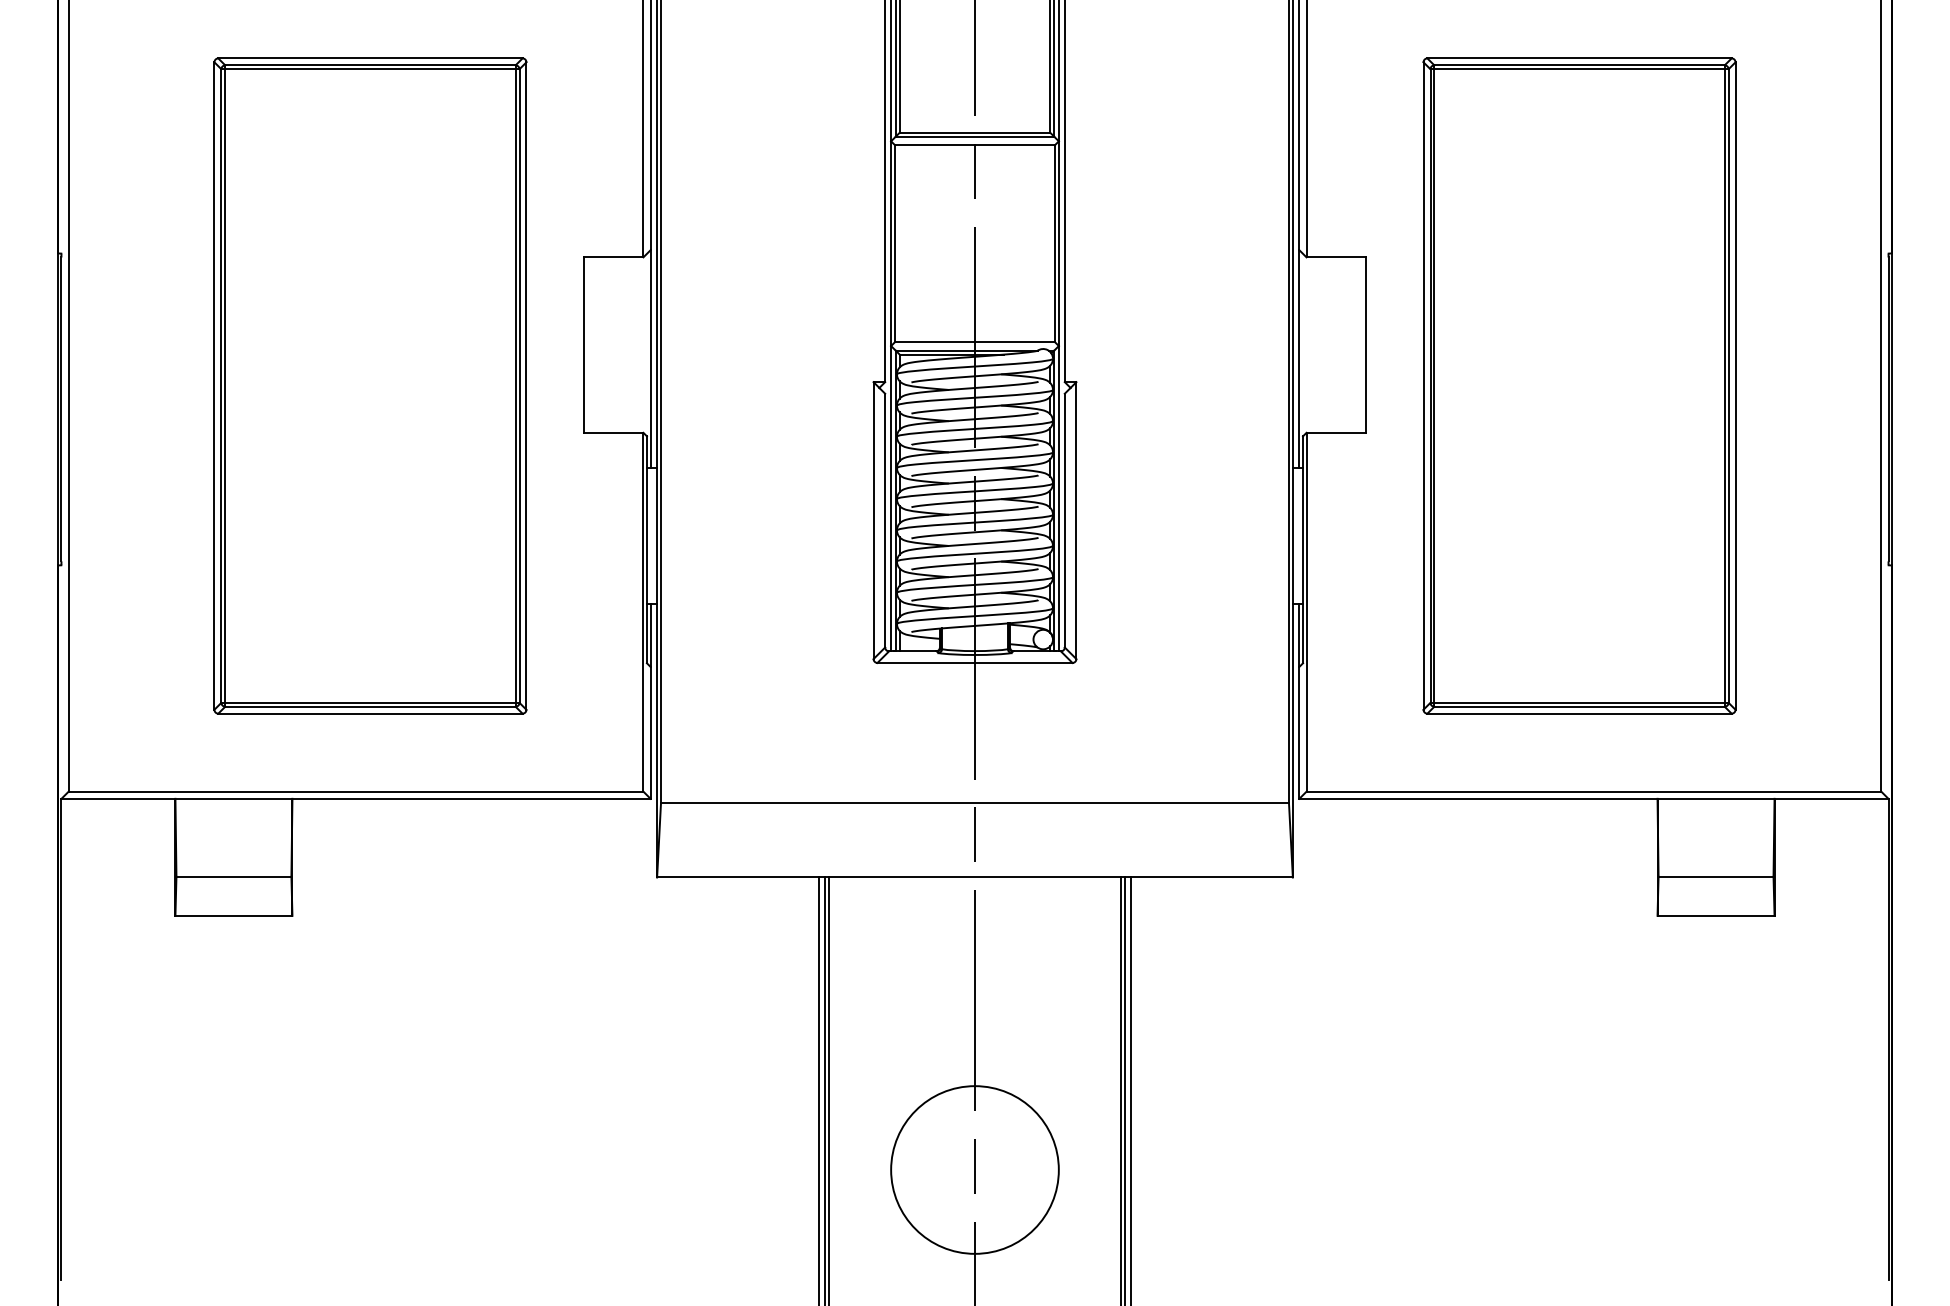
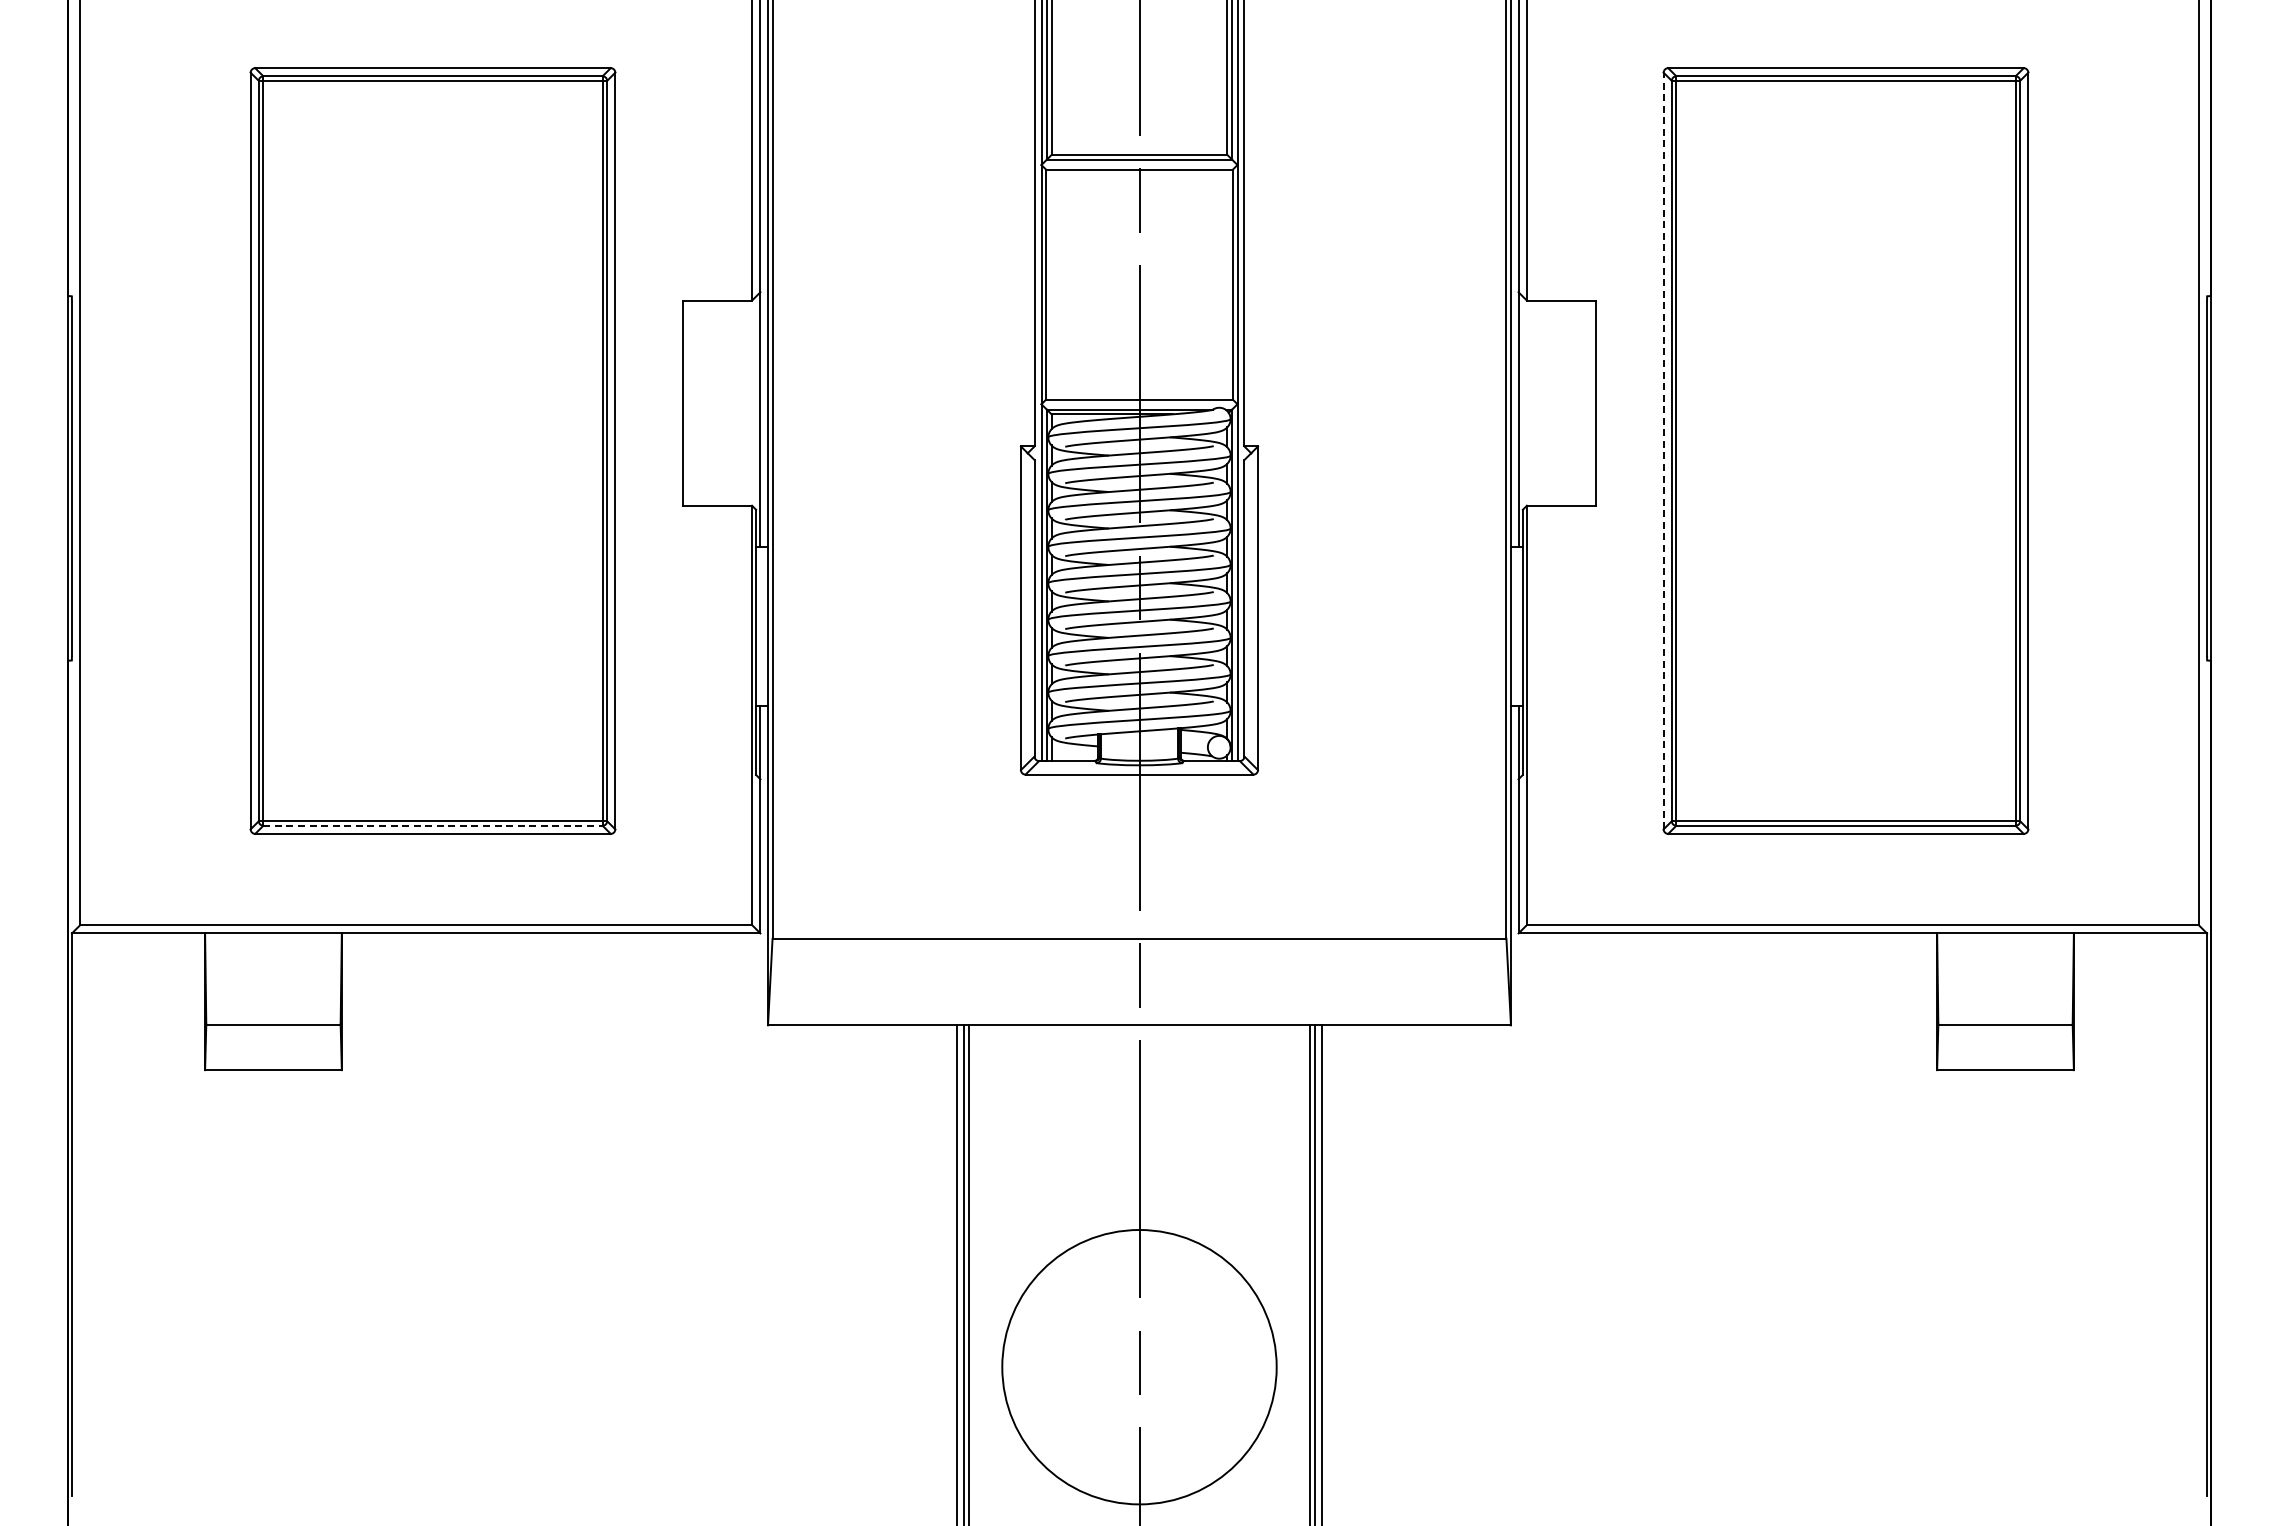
line: (1423, 385) -> (1663, 450), solid -> dashed
line: (370, 706) -> (433, 825), solid -> dashed
circle: (975, 1170) -> (1139, 1367), size x1.4

